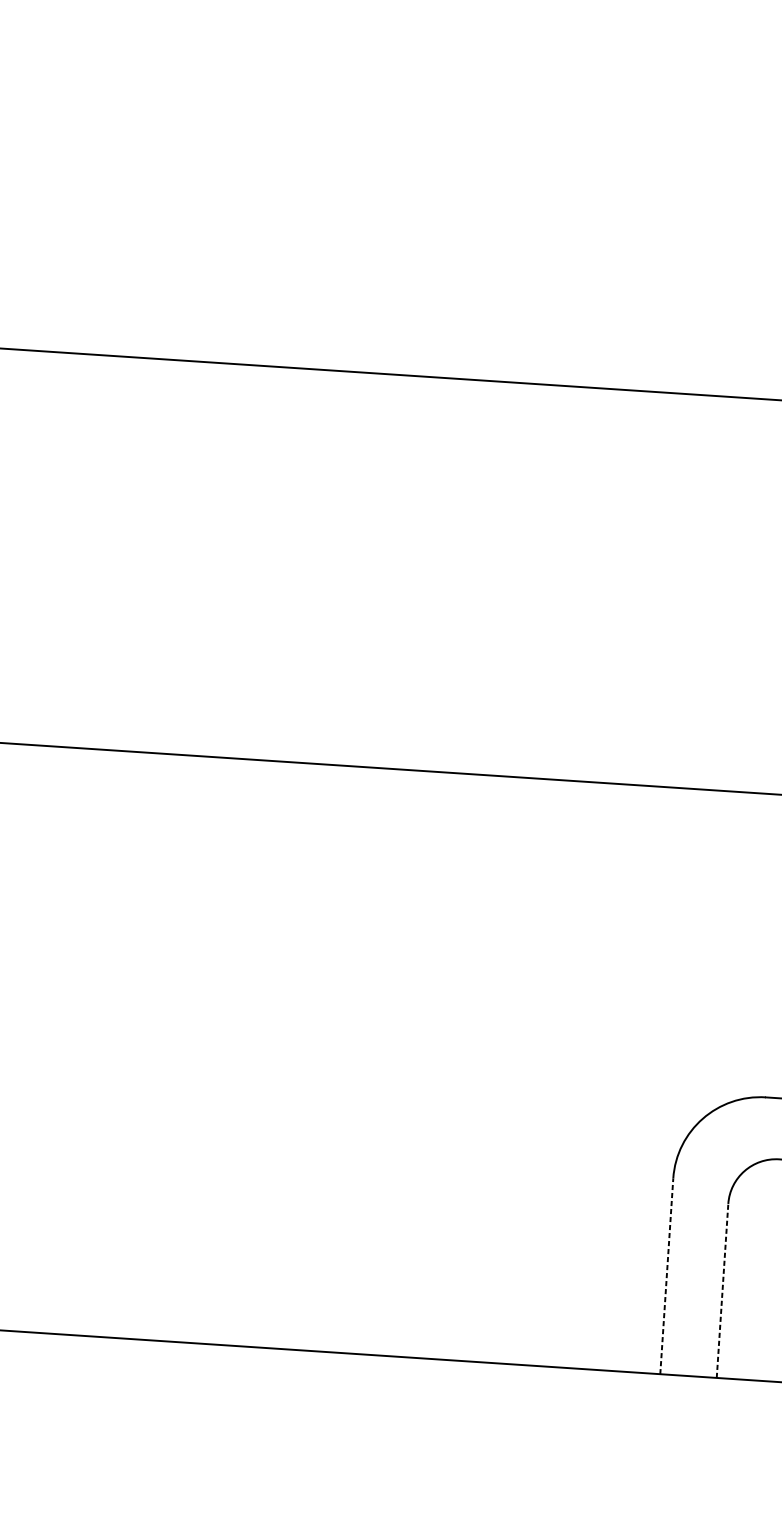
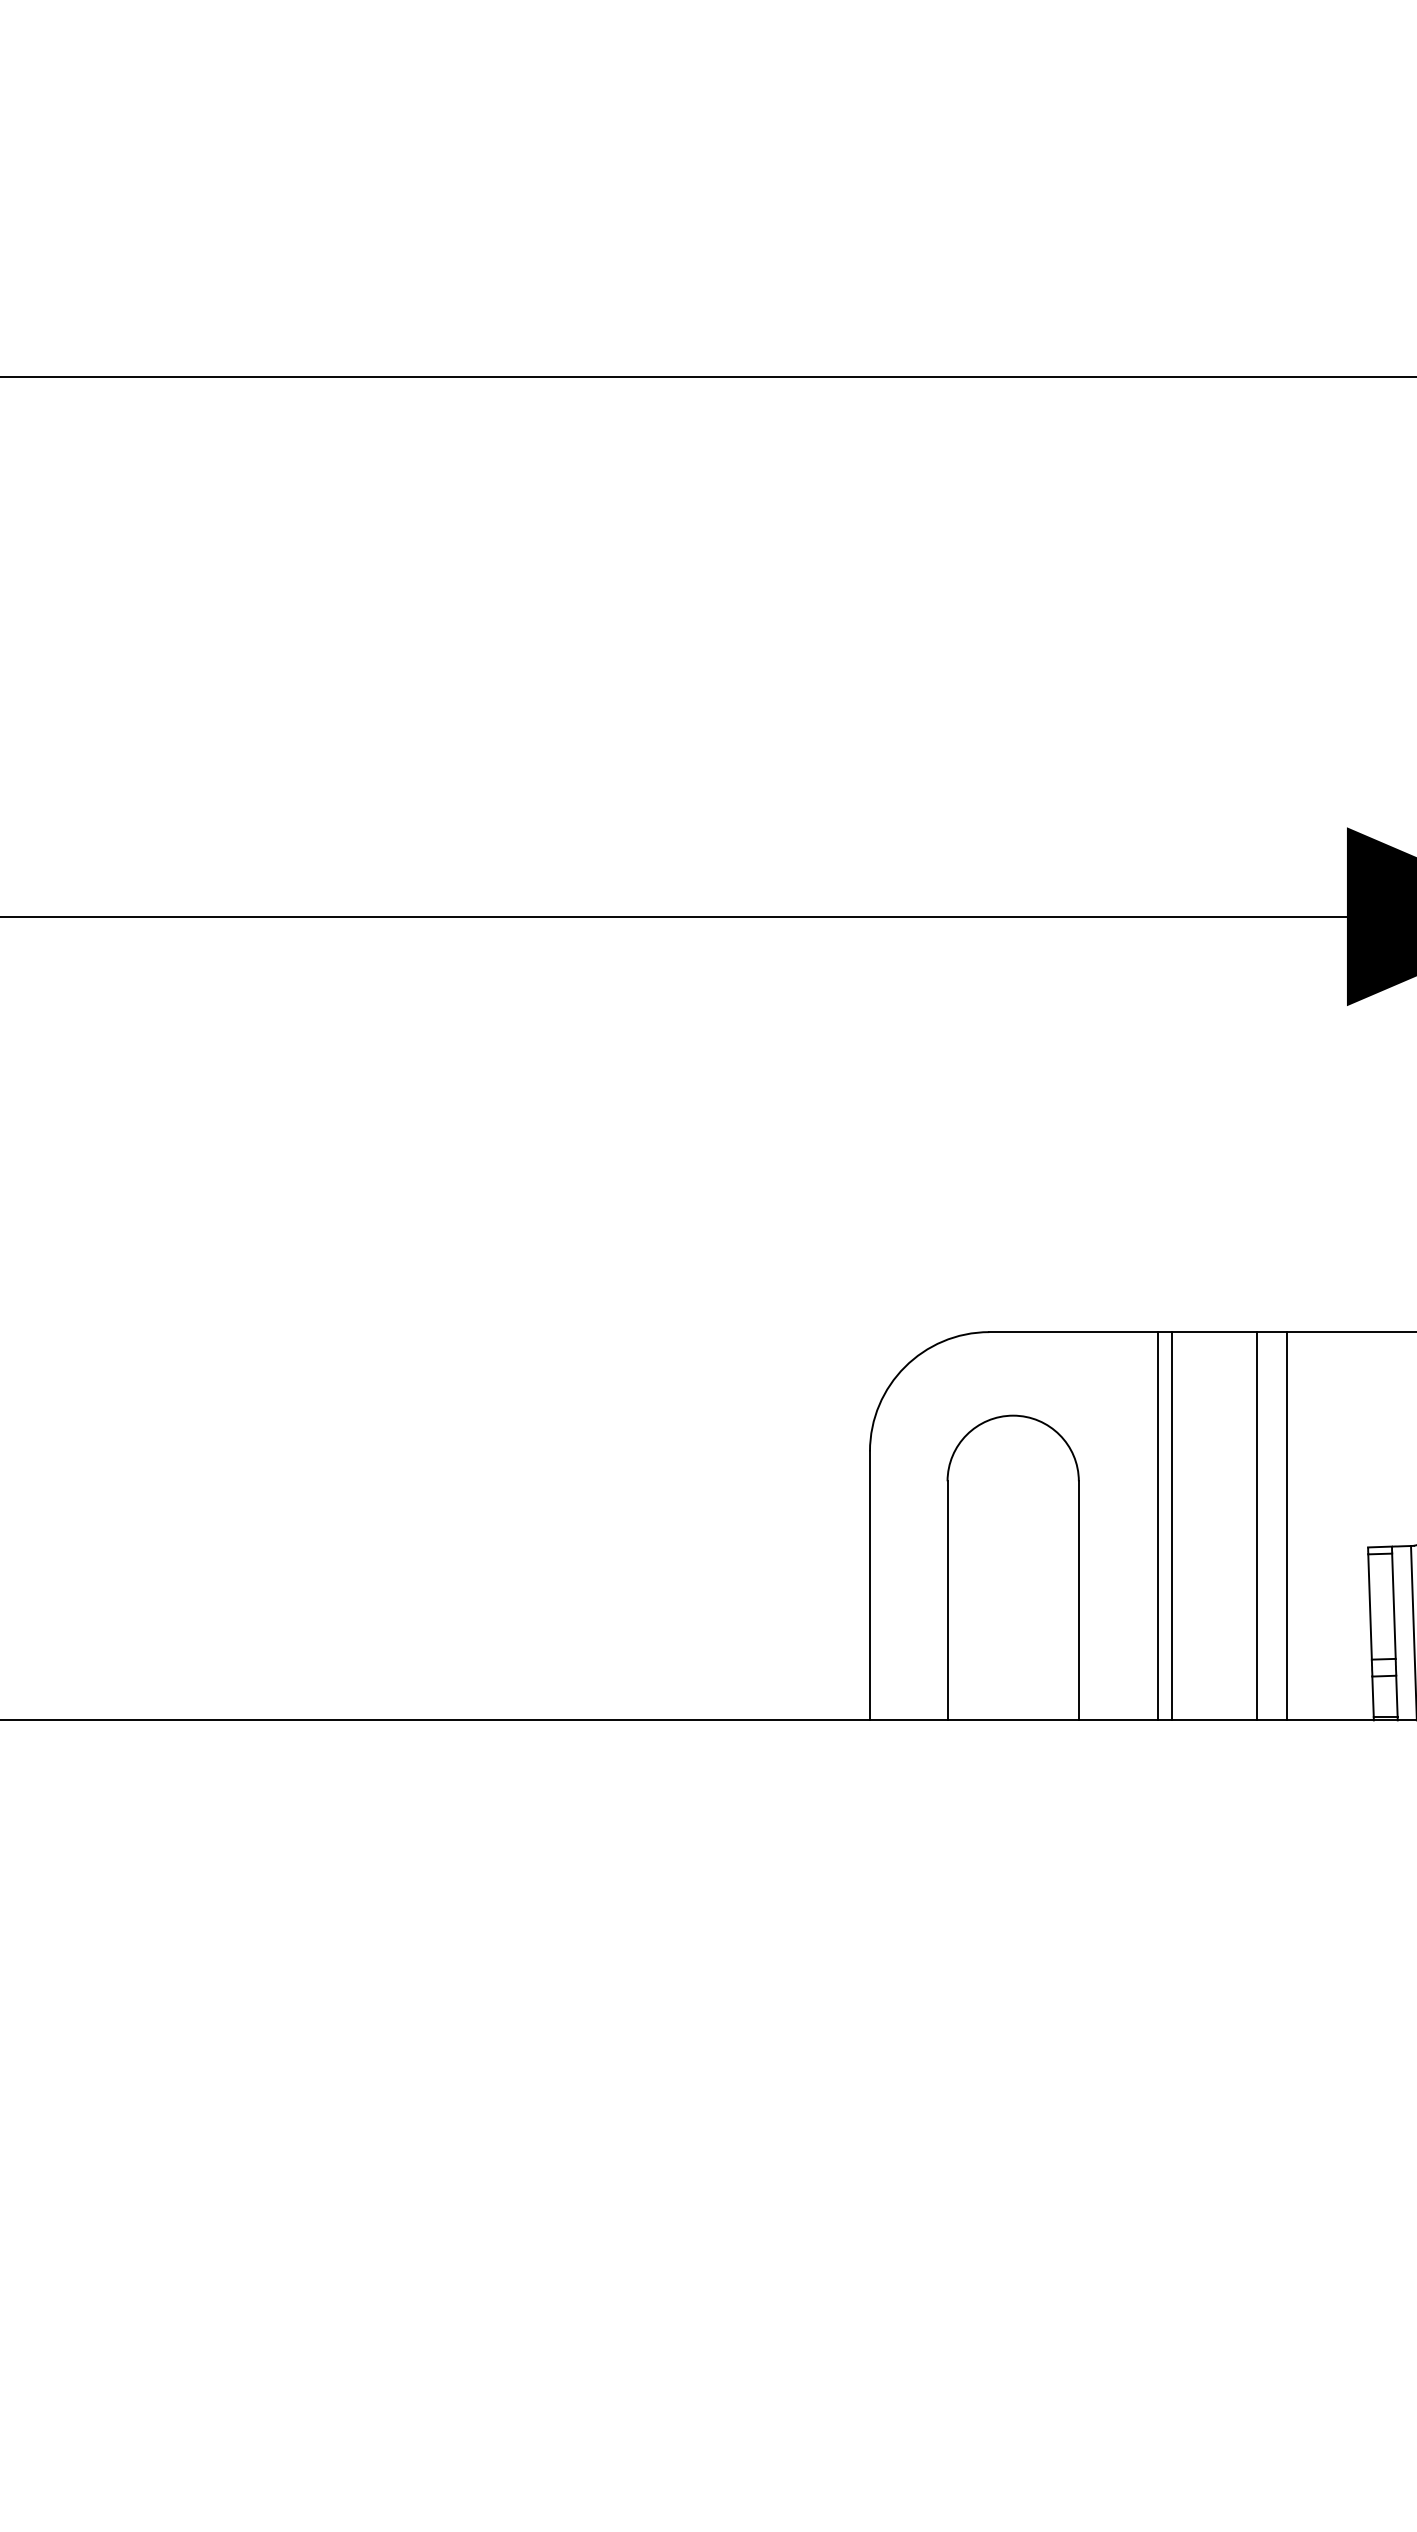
line: (666, 1276) -> (869, 1585), dashed -> solid
line: (722, 1290) -> (947, 1600), dashed -> solid

